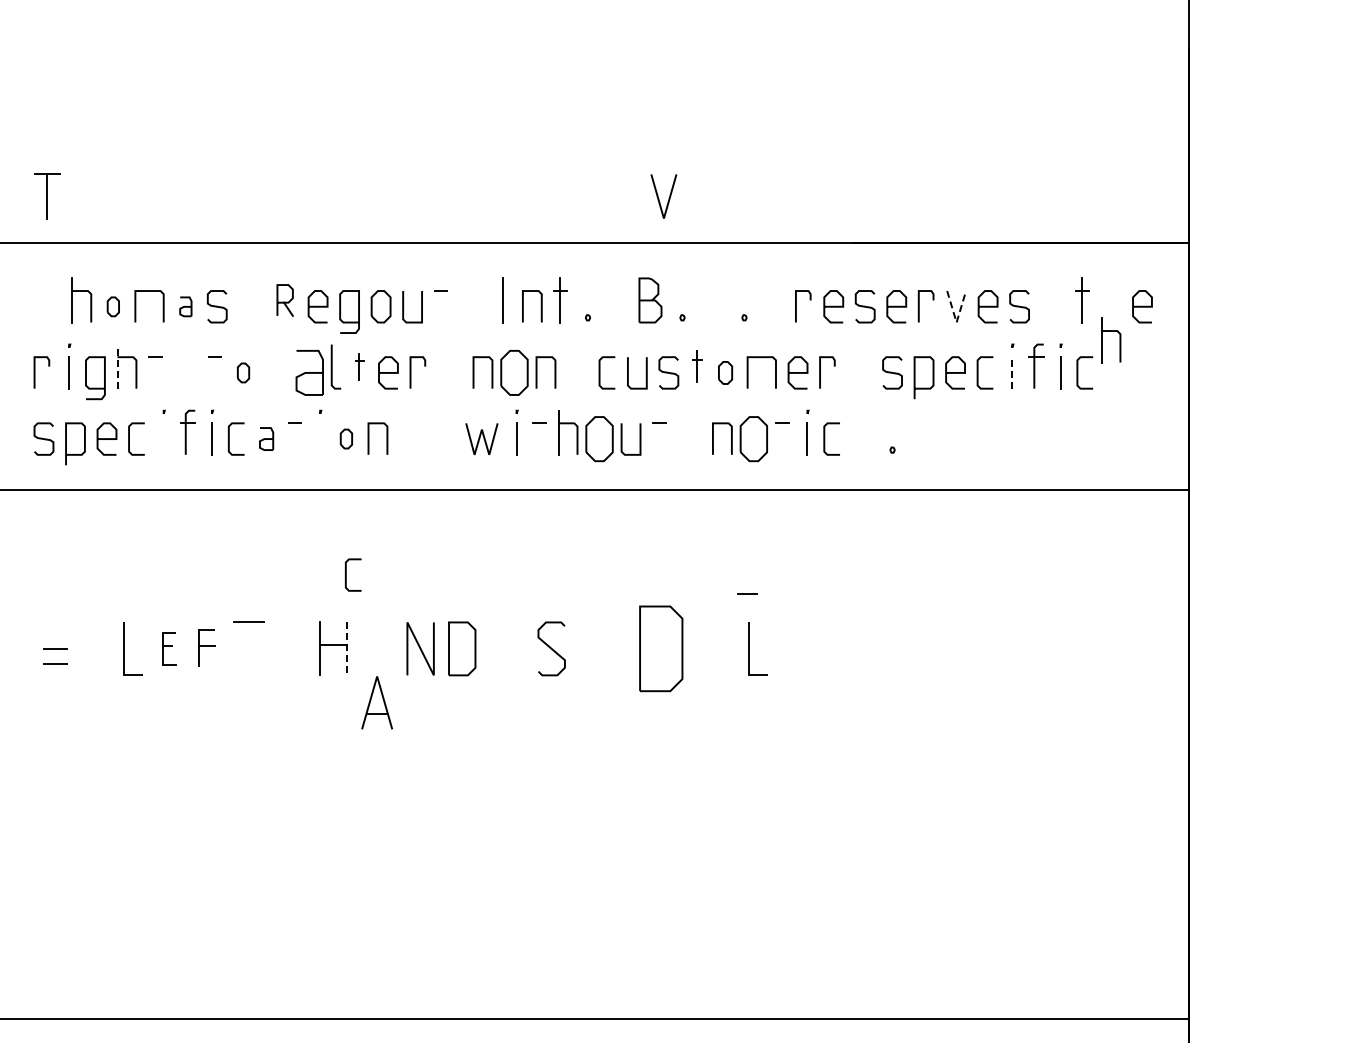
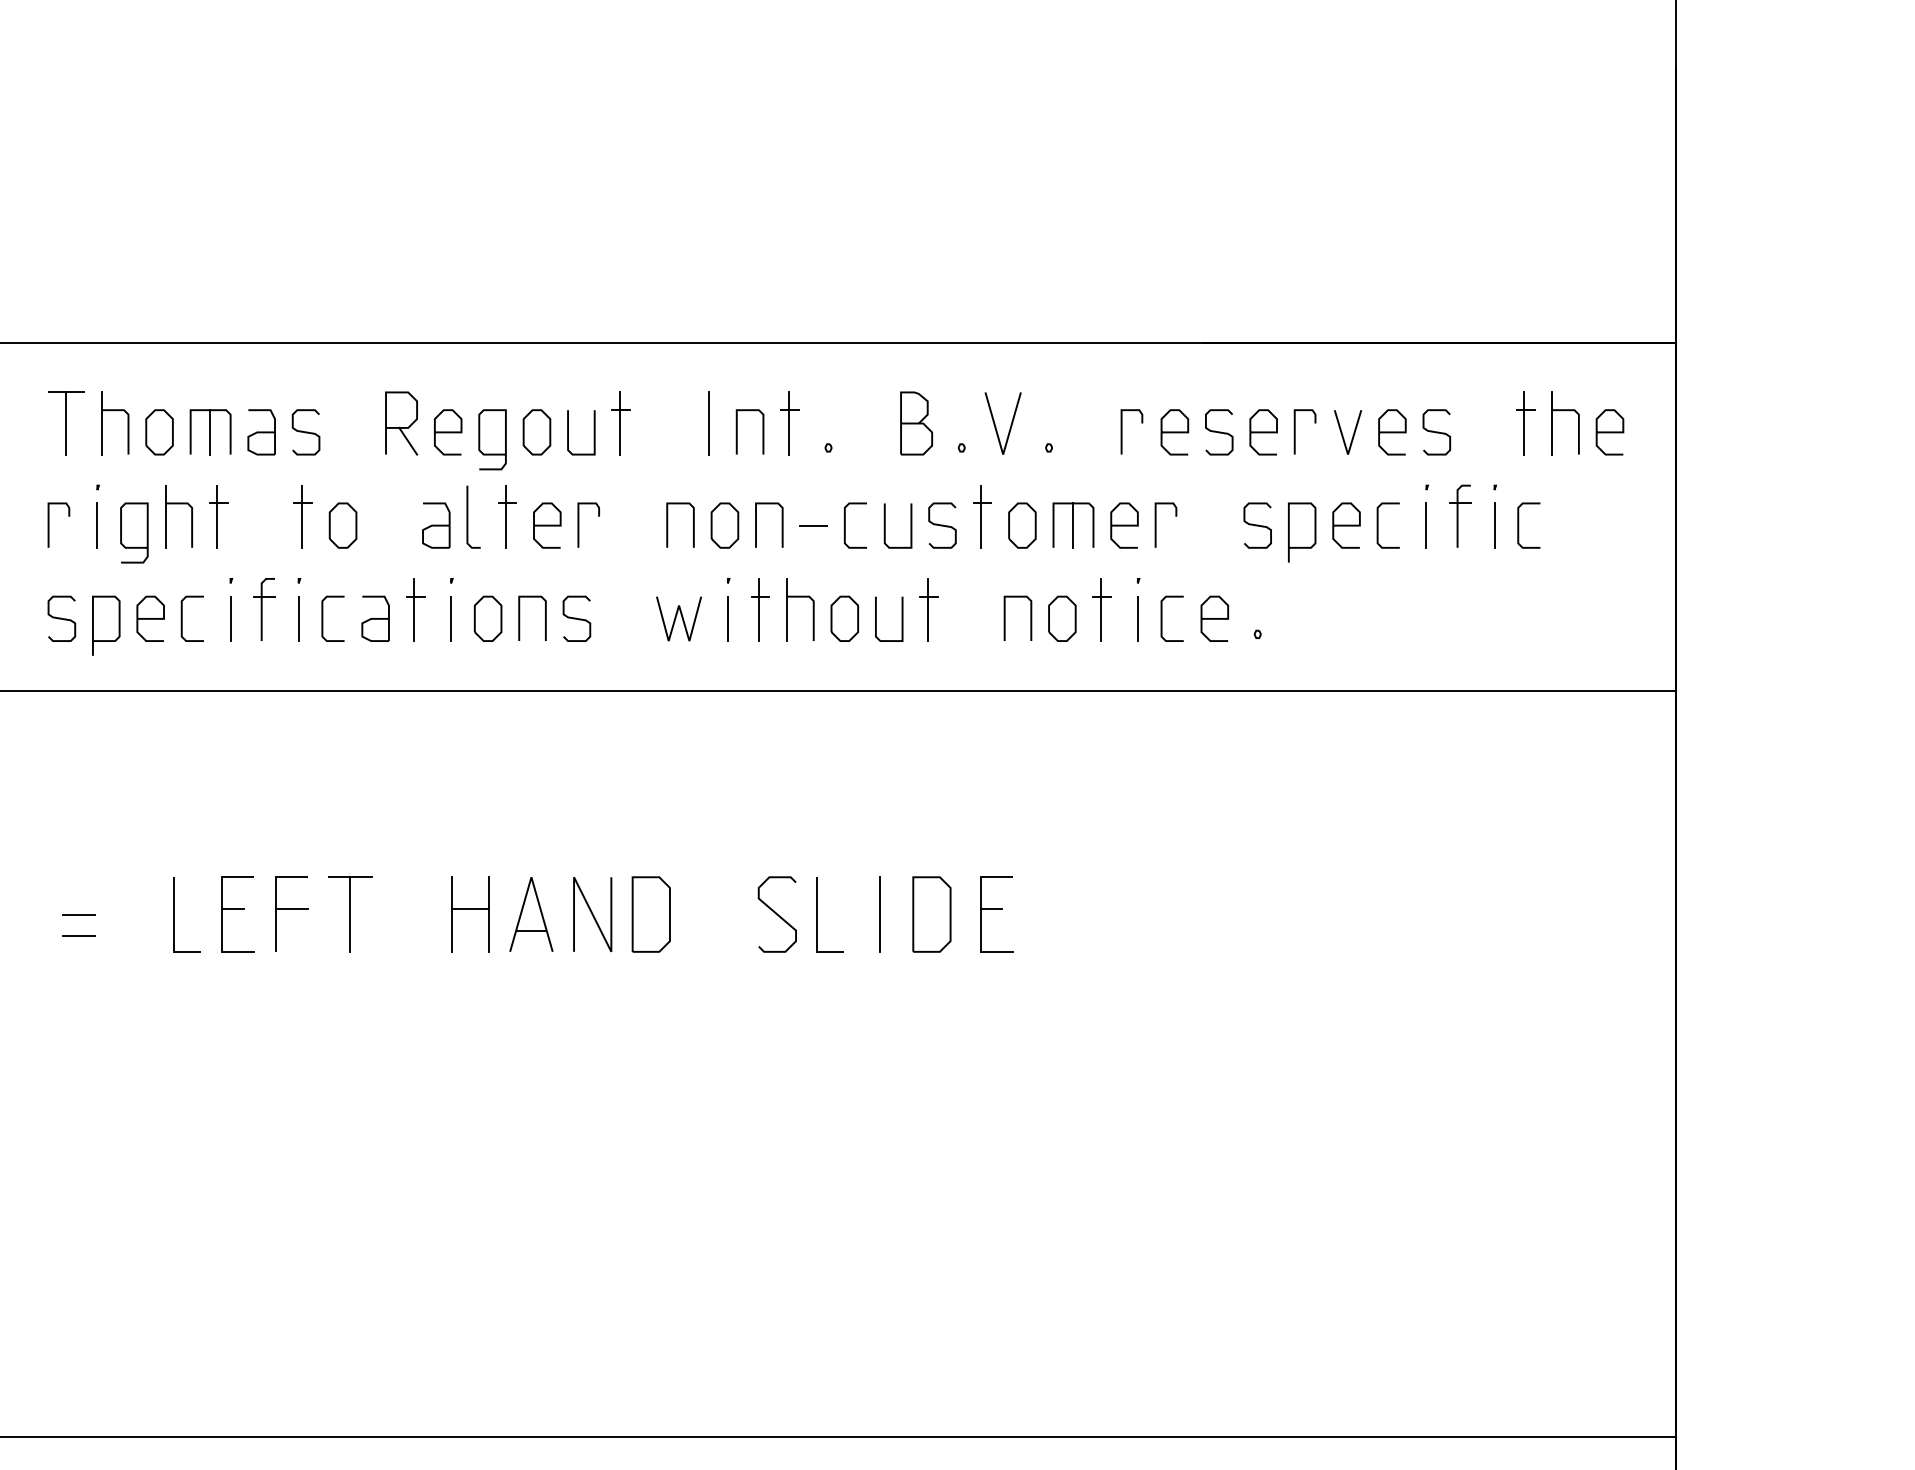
part: (47, 196) -> (66, 423), moved
line: (659, 198) -> (996, 426), moved
part: (285, 300) -> (402, 423), size x1.43
line: (439, 300) -> (619, 423), added
part: (113, 306) -> (159, 432), size x1.67
line: (149, 306) -> (210, 432), added
part: (185, 306) -> (261, 432), size x1.67
line: (956, 322) -> (1347, 454), dashed -> solid
part: (1119, 340) -> (1577, 423), moved
line: (117, 366) -> (165, 516), dashed -> solid
line: (154, 366) -> (217, 516), added
line: (214, 366) -> (302, 516), added
part: (359, 366) -> (506, 516), size x1.67
part: (697, 366) -> (982, 516), size x1.43
part: (243, 372) -> (343, 525), size x1.67
part: (309, 372) -> (436, 525), size x0.71
part: (514, 372) -> (724, 525), size x0.71
part: (725, 372) -> (1022, 525), size x1.43
line: (761, 372) -> (1073, 525), added
line: (1012, 372) -> (1426, 525), dashed -> solid
line: (293, 432) -> (413, 609), added
line: (538, 432) -> (758, 609), added
line: (658, 432) -> (927, 609), added
line: (781, 432) -> (1101, 609), added
line: (163, 438) -> (230, 618), added
part: (266, 438) -> (375, 618), size x1.43
line: (320, 438) -> (451, 618), added
part: (346, 438) -> (488, 618), size x1.67
curve: (409, 438) -> (576, 618), added
part: (599, 438) -> (844, 618), size x0.71
part: (753, 438) -> (1061, 618), size x0.71
curve: (861, 438) -> (1213, 618), added
curve: (346, 574) -> (488, 809), removed
line: (747, 593) -> (813, 525), moved
part: (206, 647) -> (290, 912), size x1.43
part: (169, 648) -> (238, 913), size x1.67
line: (248, 648) -> (350, 913), added
line: (624, 648) -> (879, 913), added
part: (661, 648) -> (932, 913), size x0.62
part: (707, 648) -> (996, 913), added
line: (749, 648) -> (817, 913), moved
line: (346, 649) -> (488, 915), dashed -> solid
part: (376, 702) -> (530, 913), moved

